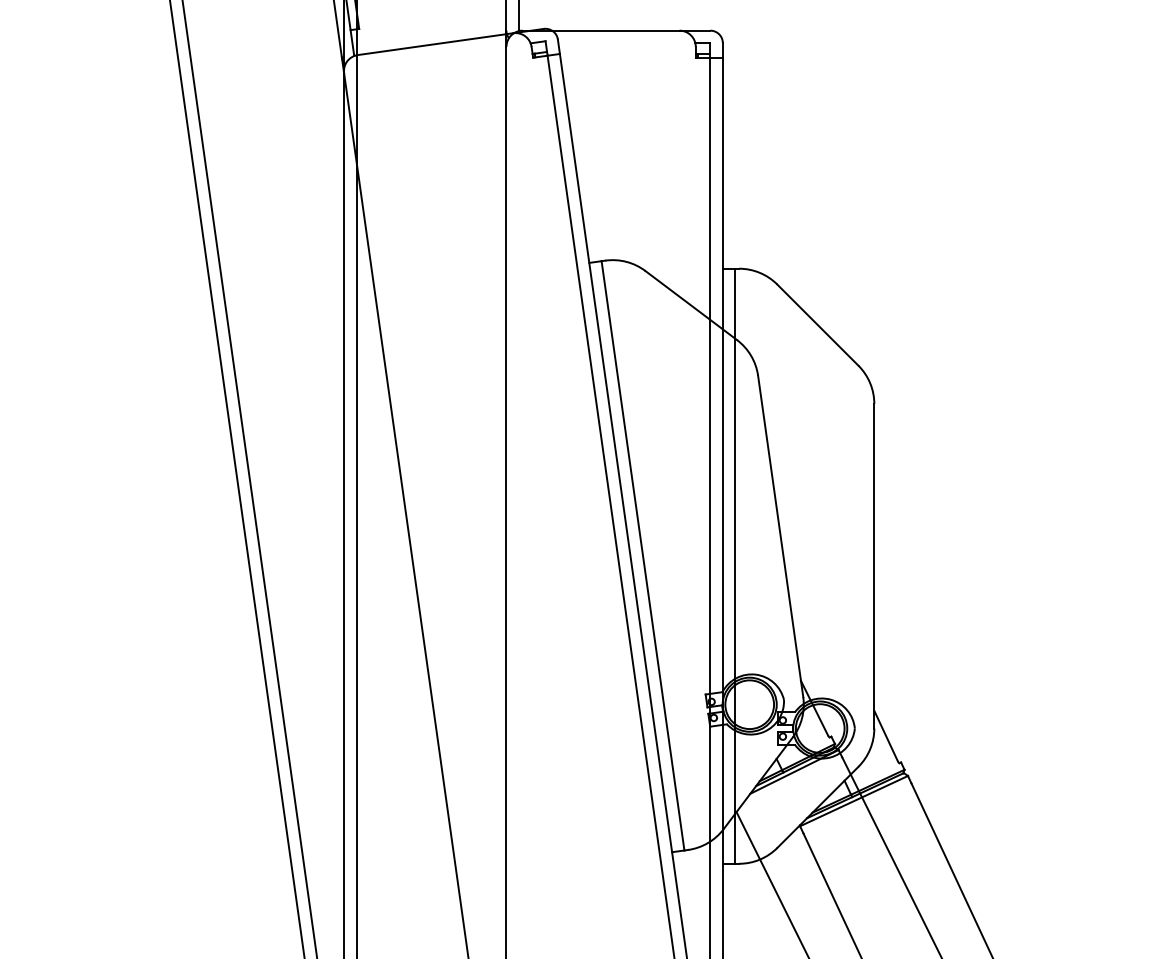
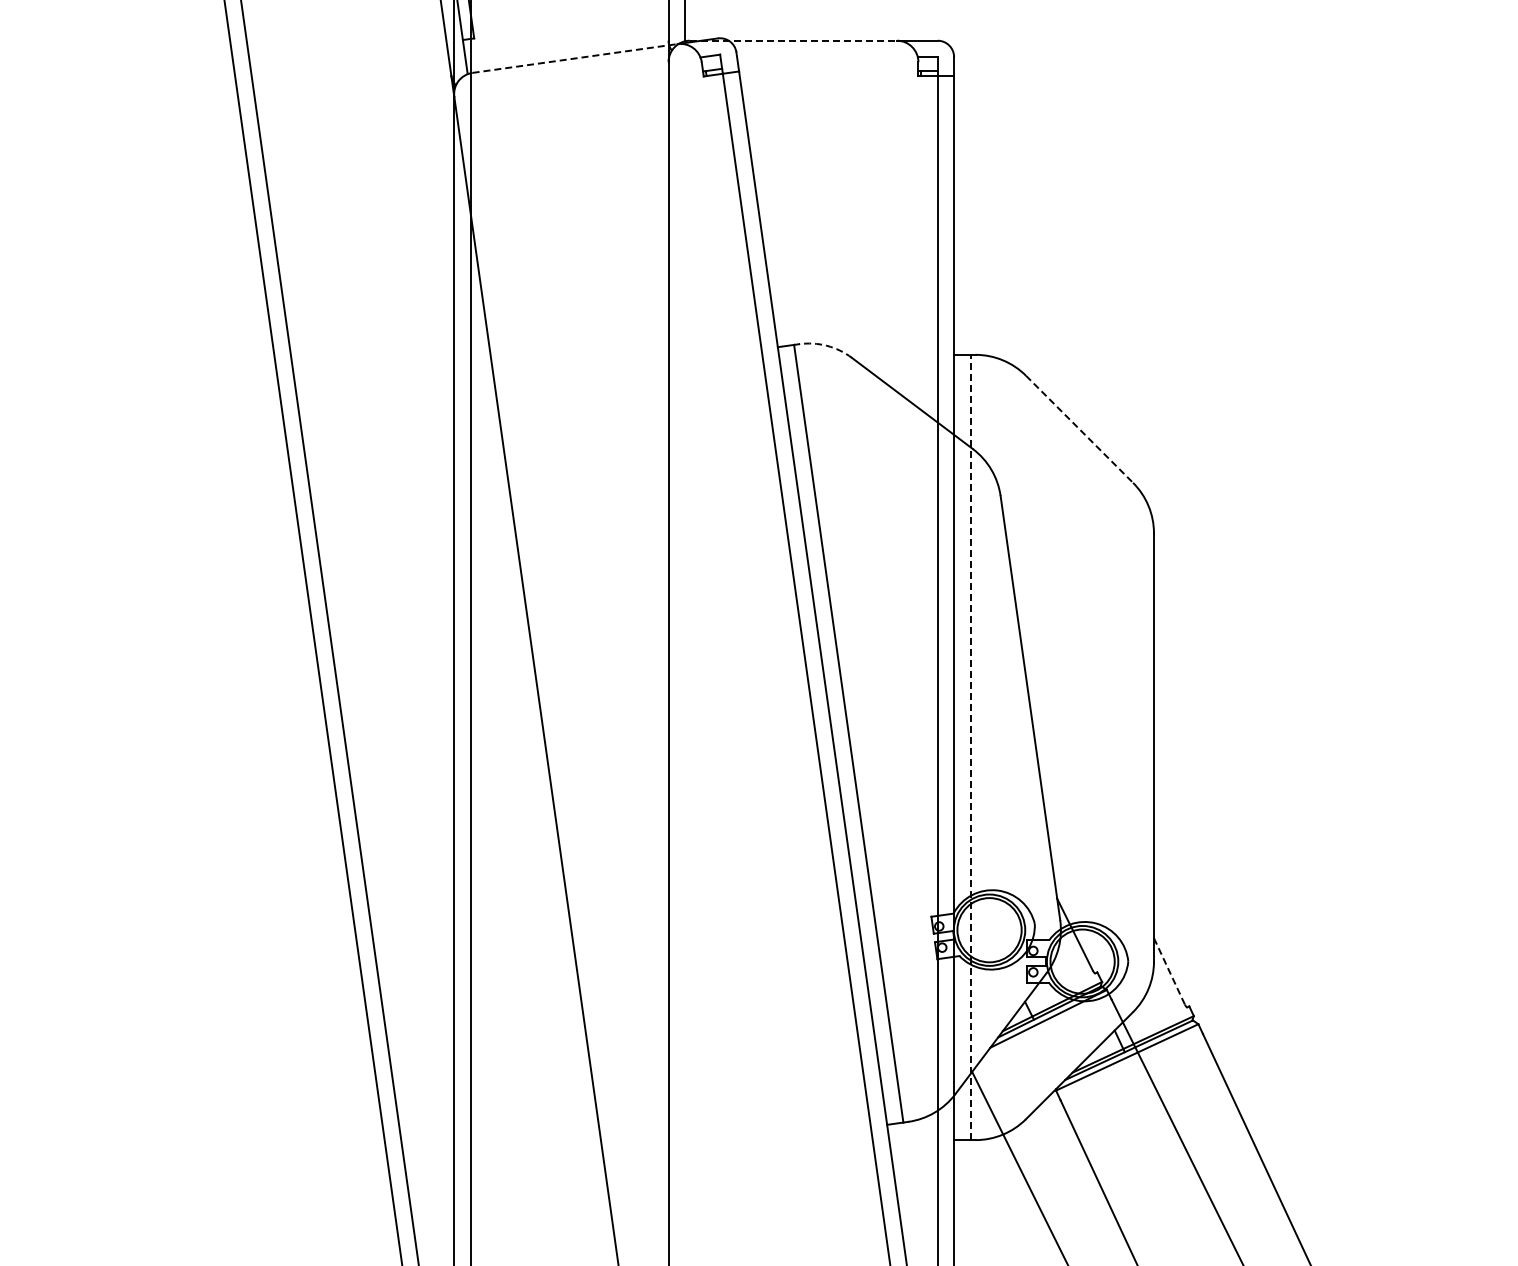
line: (601, 30) -> (793, 40), solid -> dashed
line: (435, 44) -> (575, 58), solid -> dashed
arc: (626, 261) -> (826, 345), solid -> dashed
line: (817, 325) -> (1079, 429), solid -> dashed
line: (735, 566) -> (970, 747), solid -> dashed
line: (886, 736) -> (1169, 971), solid -> dashed

